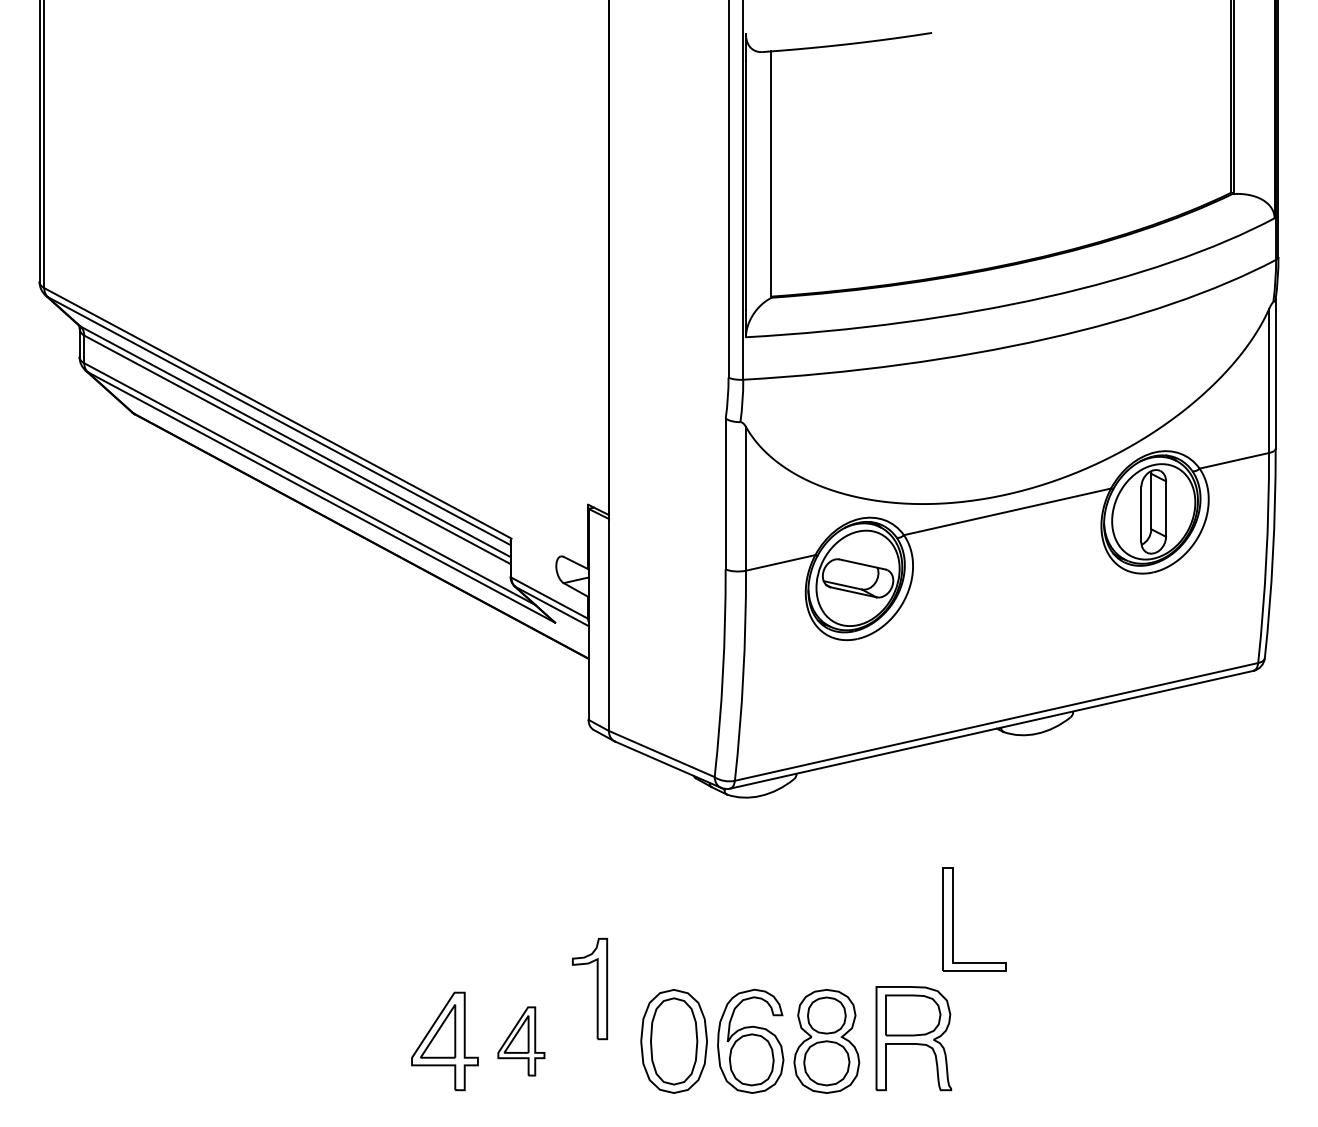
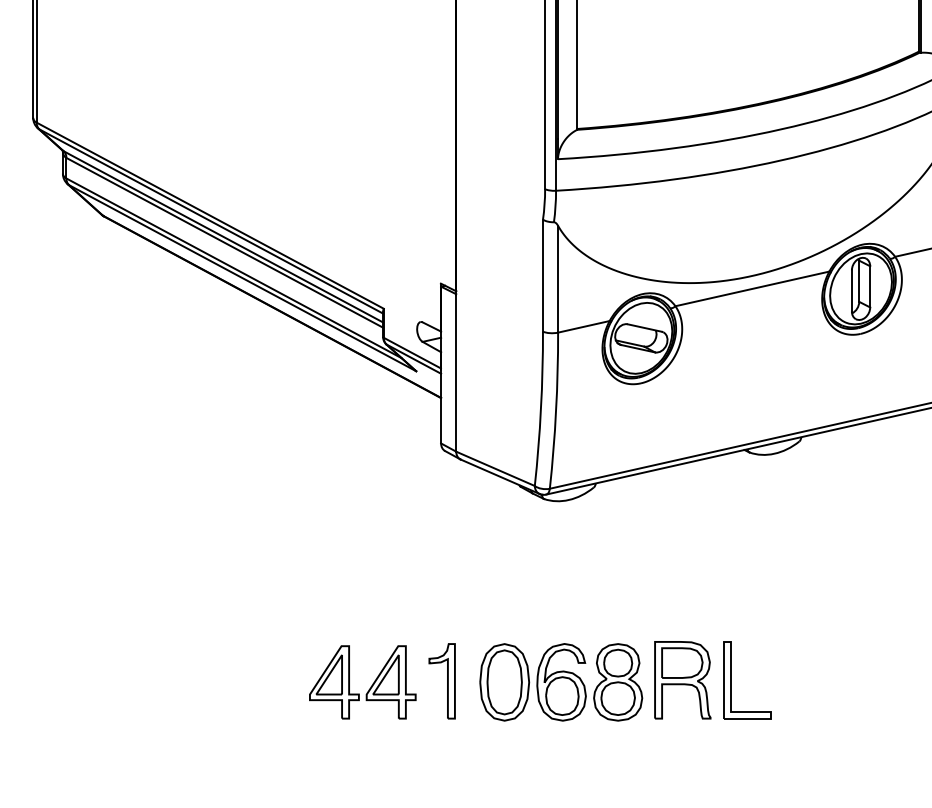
part: (953, 919) -> (731, 680), moved
part: (590, 989) -> (442, 681), moved
part: (521, 1041) -> (391, 682), size x1.43

